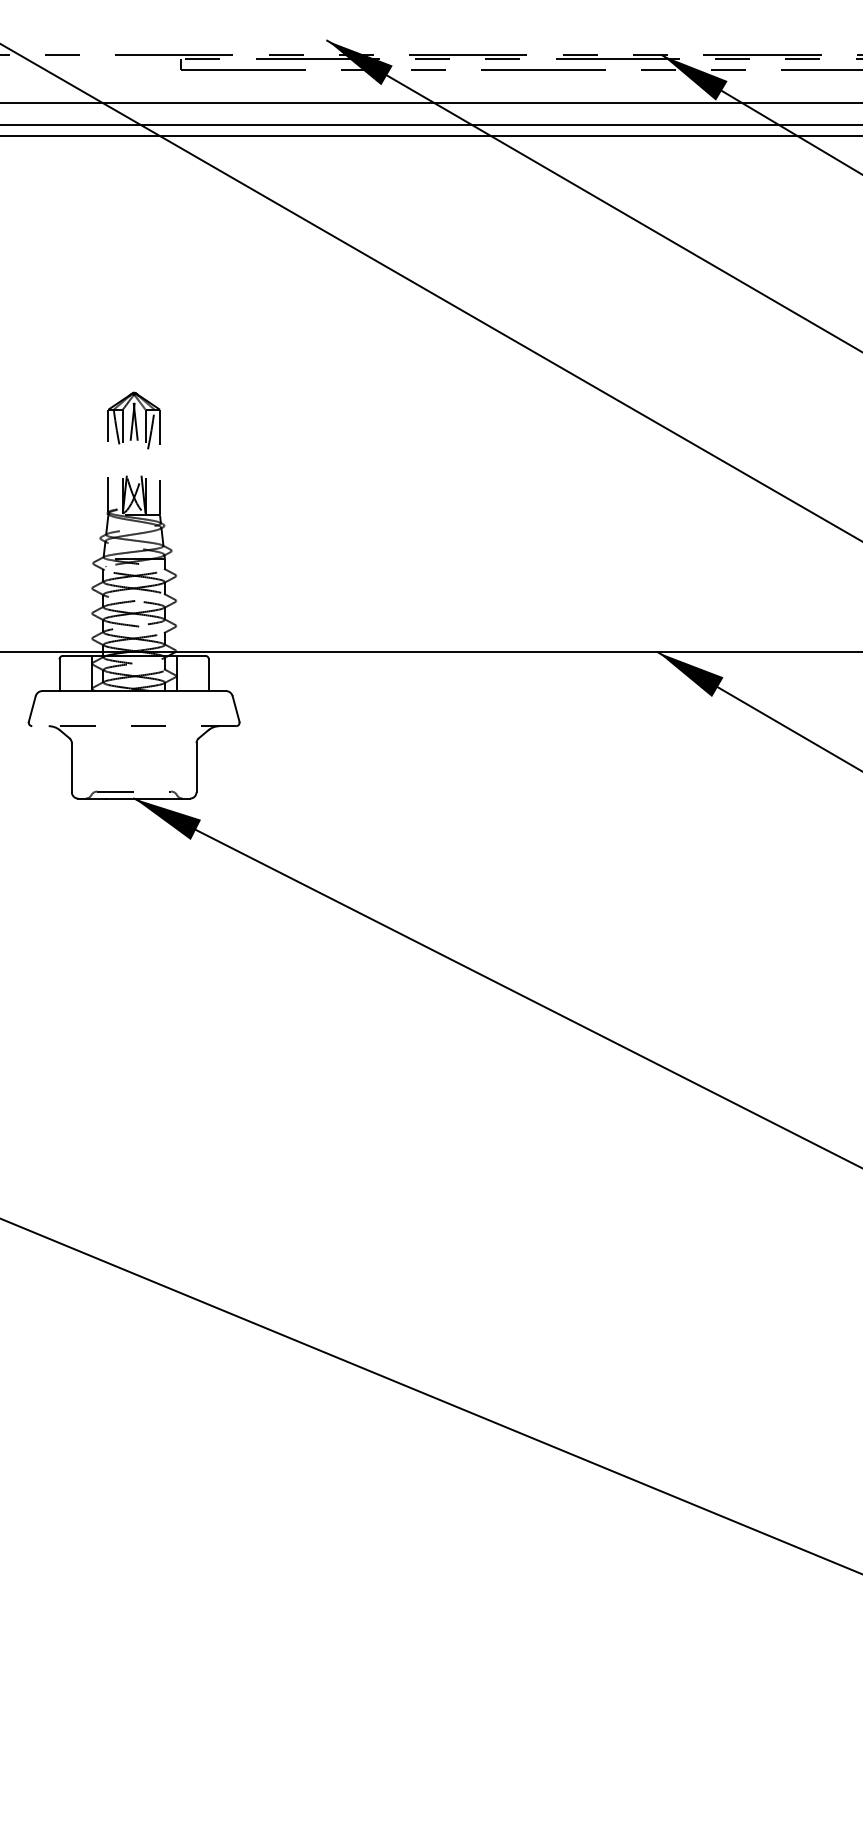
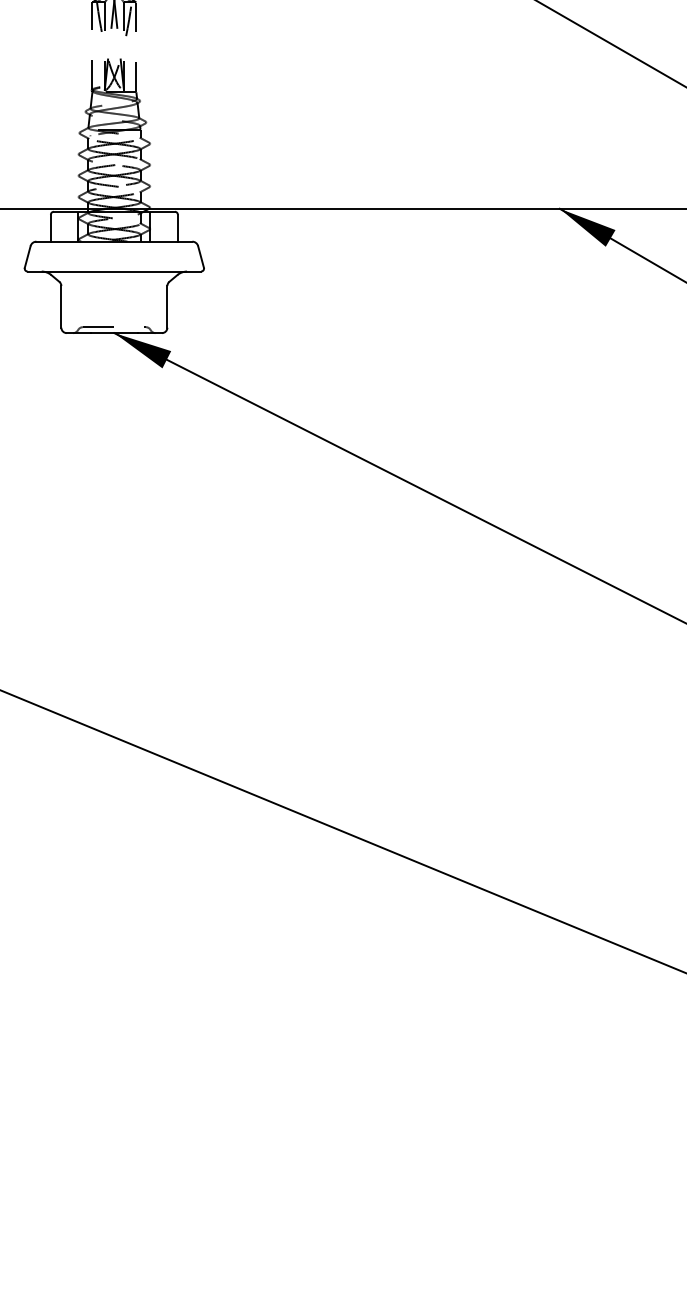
line: (134, 726) -> (114, 271), dashed -> solid

